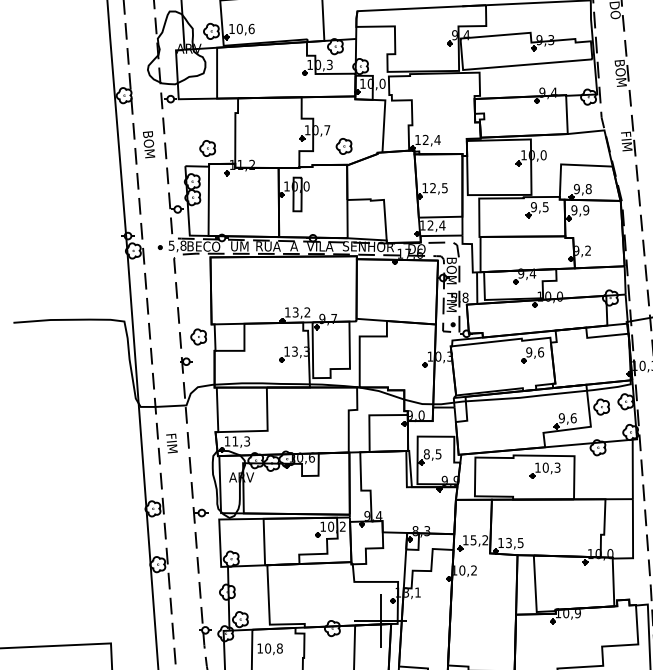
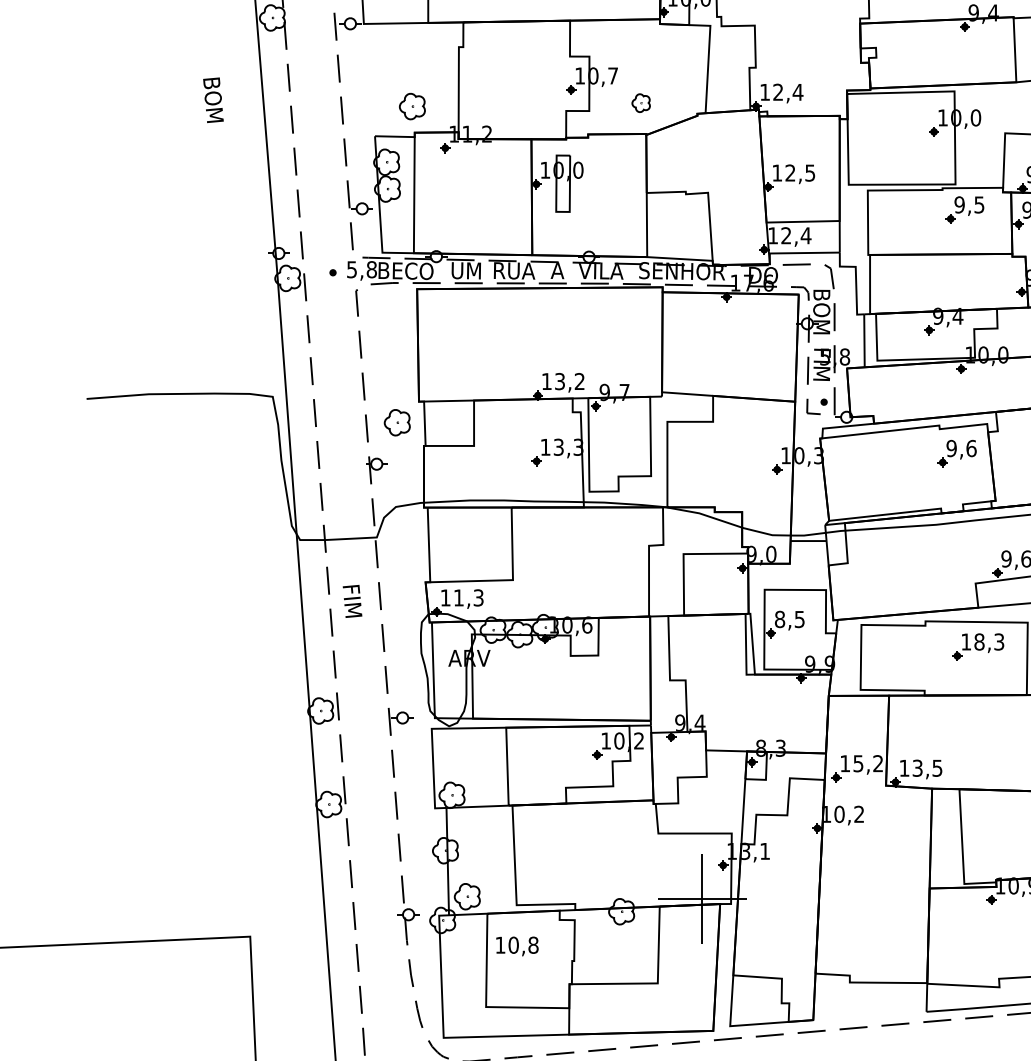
text: (149, 144) -> (214, 99), moved
part: (343, 146) -> (640, 103), size x0.7
text: (545, 467) -> (979, 641), 10,3 -> 18,3

